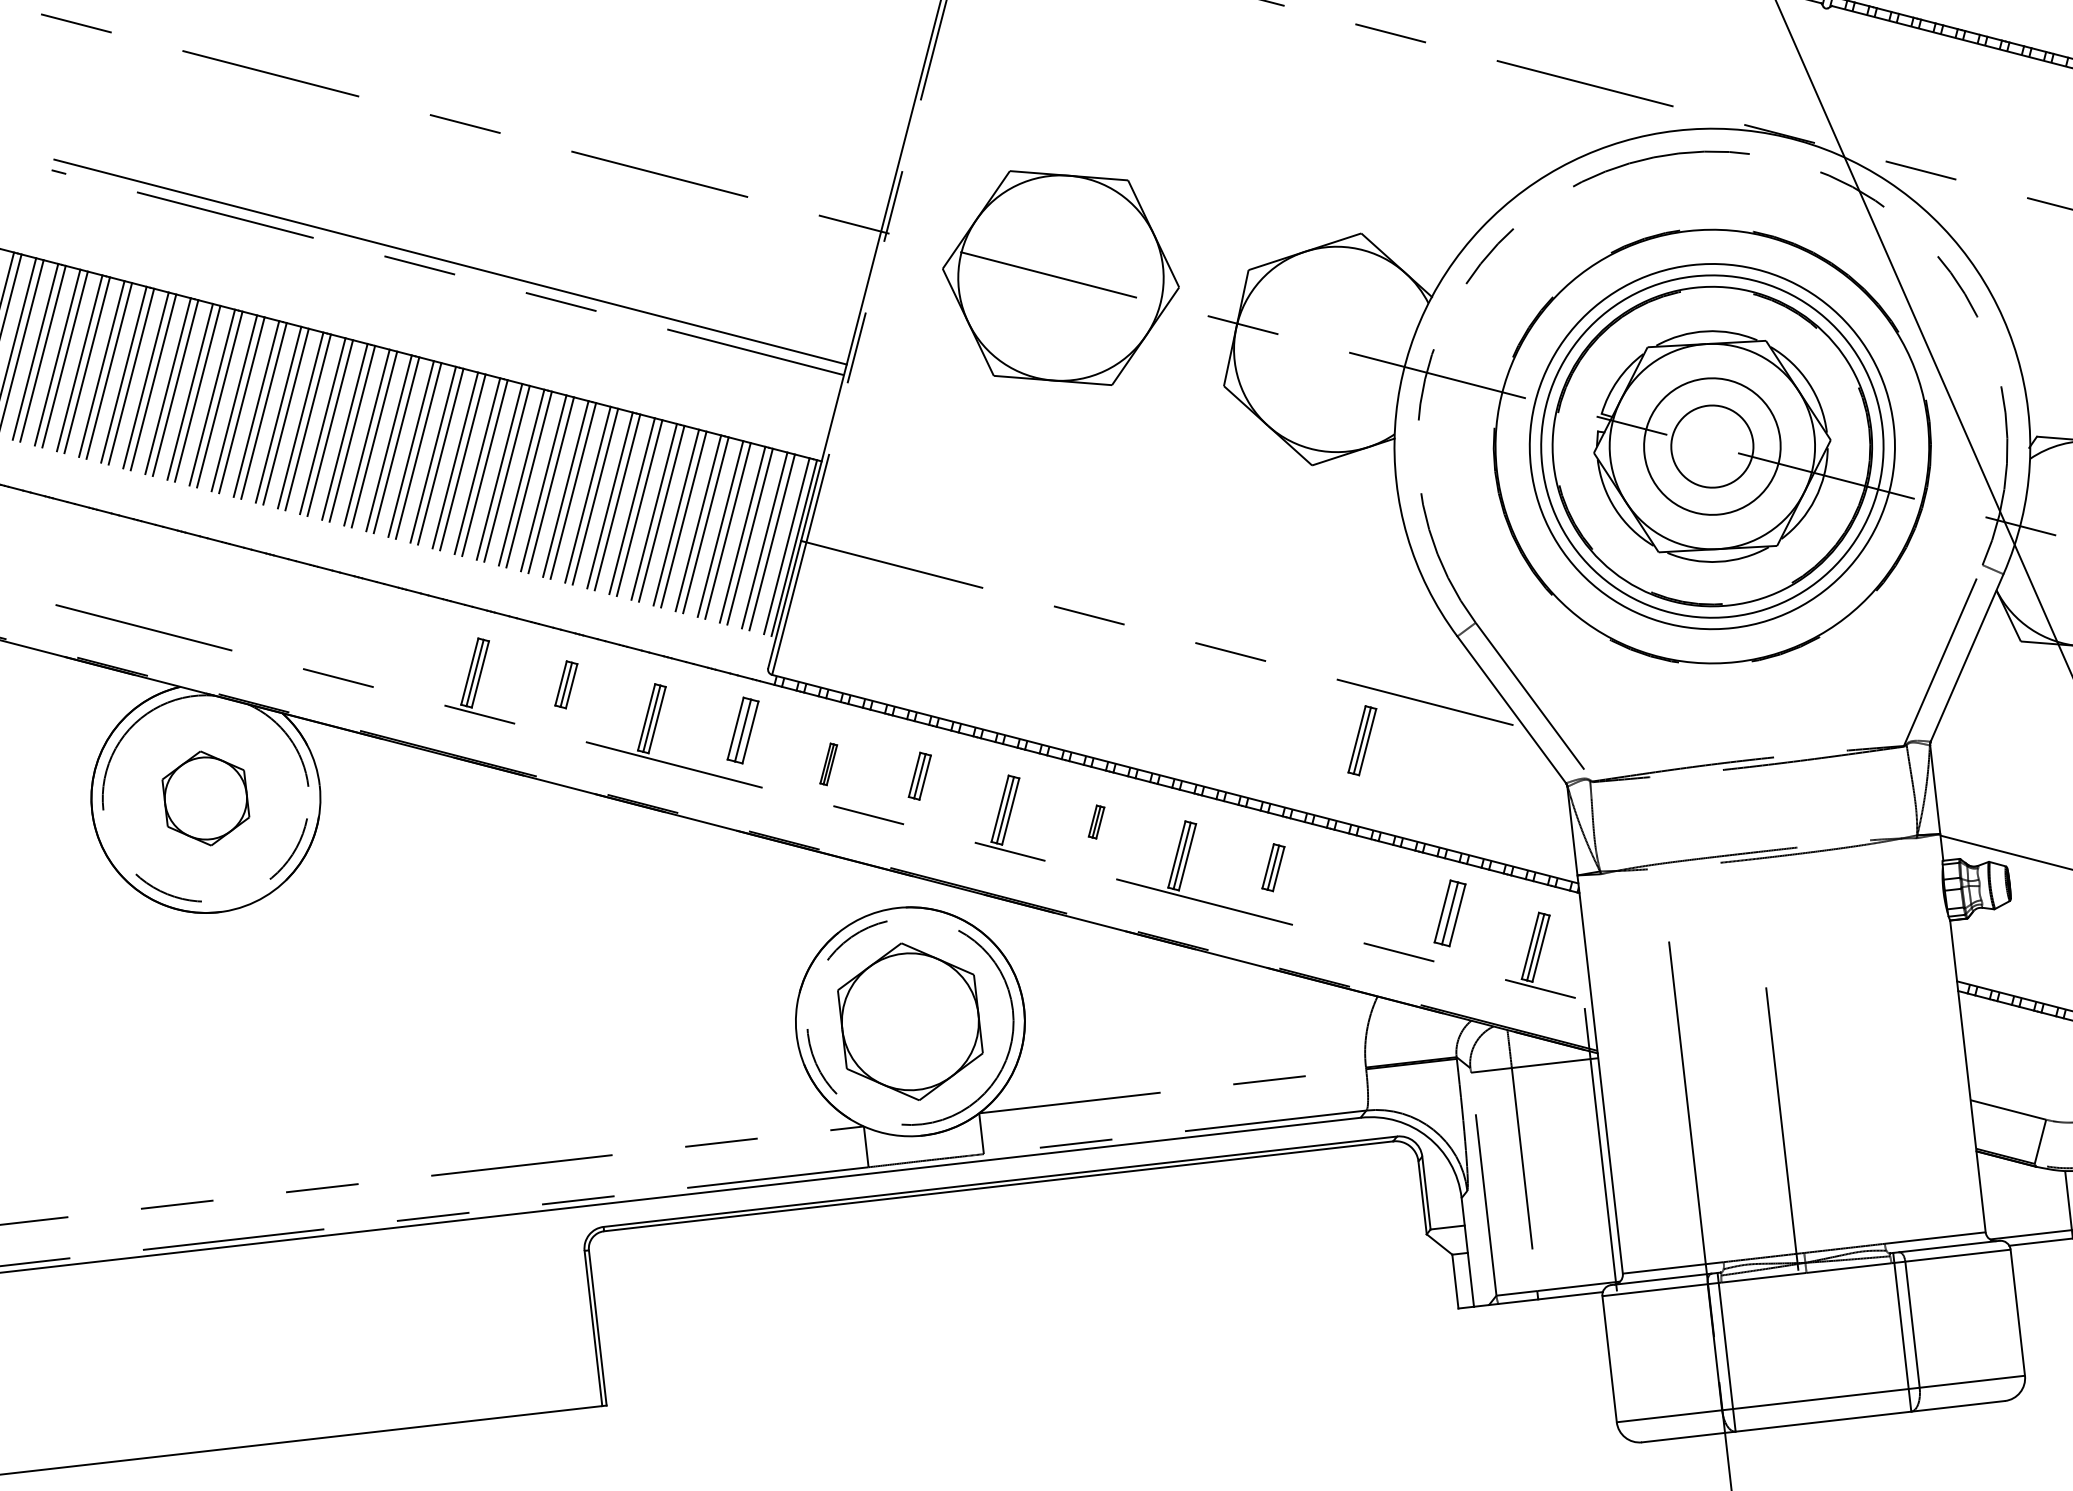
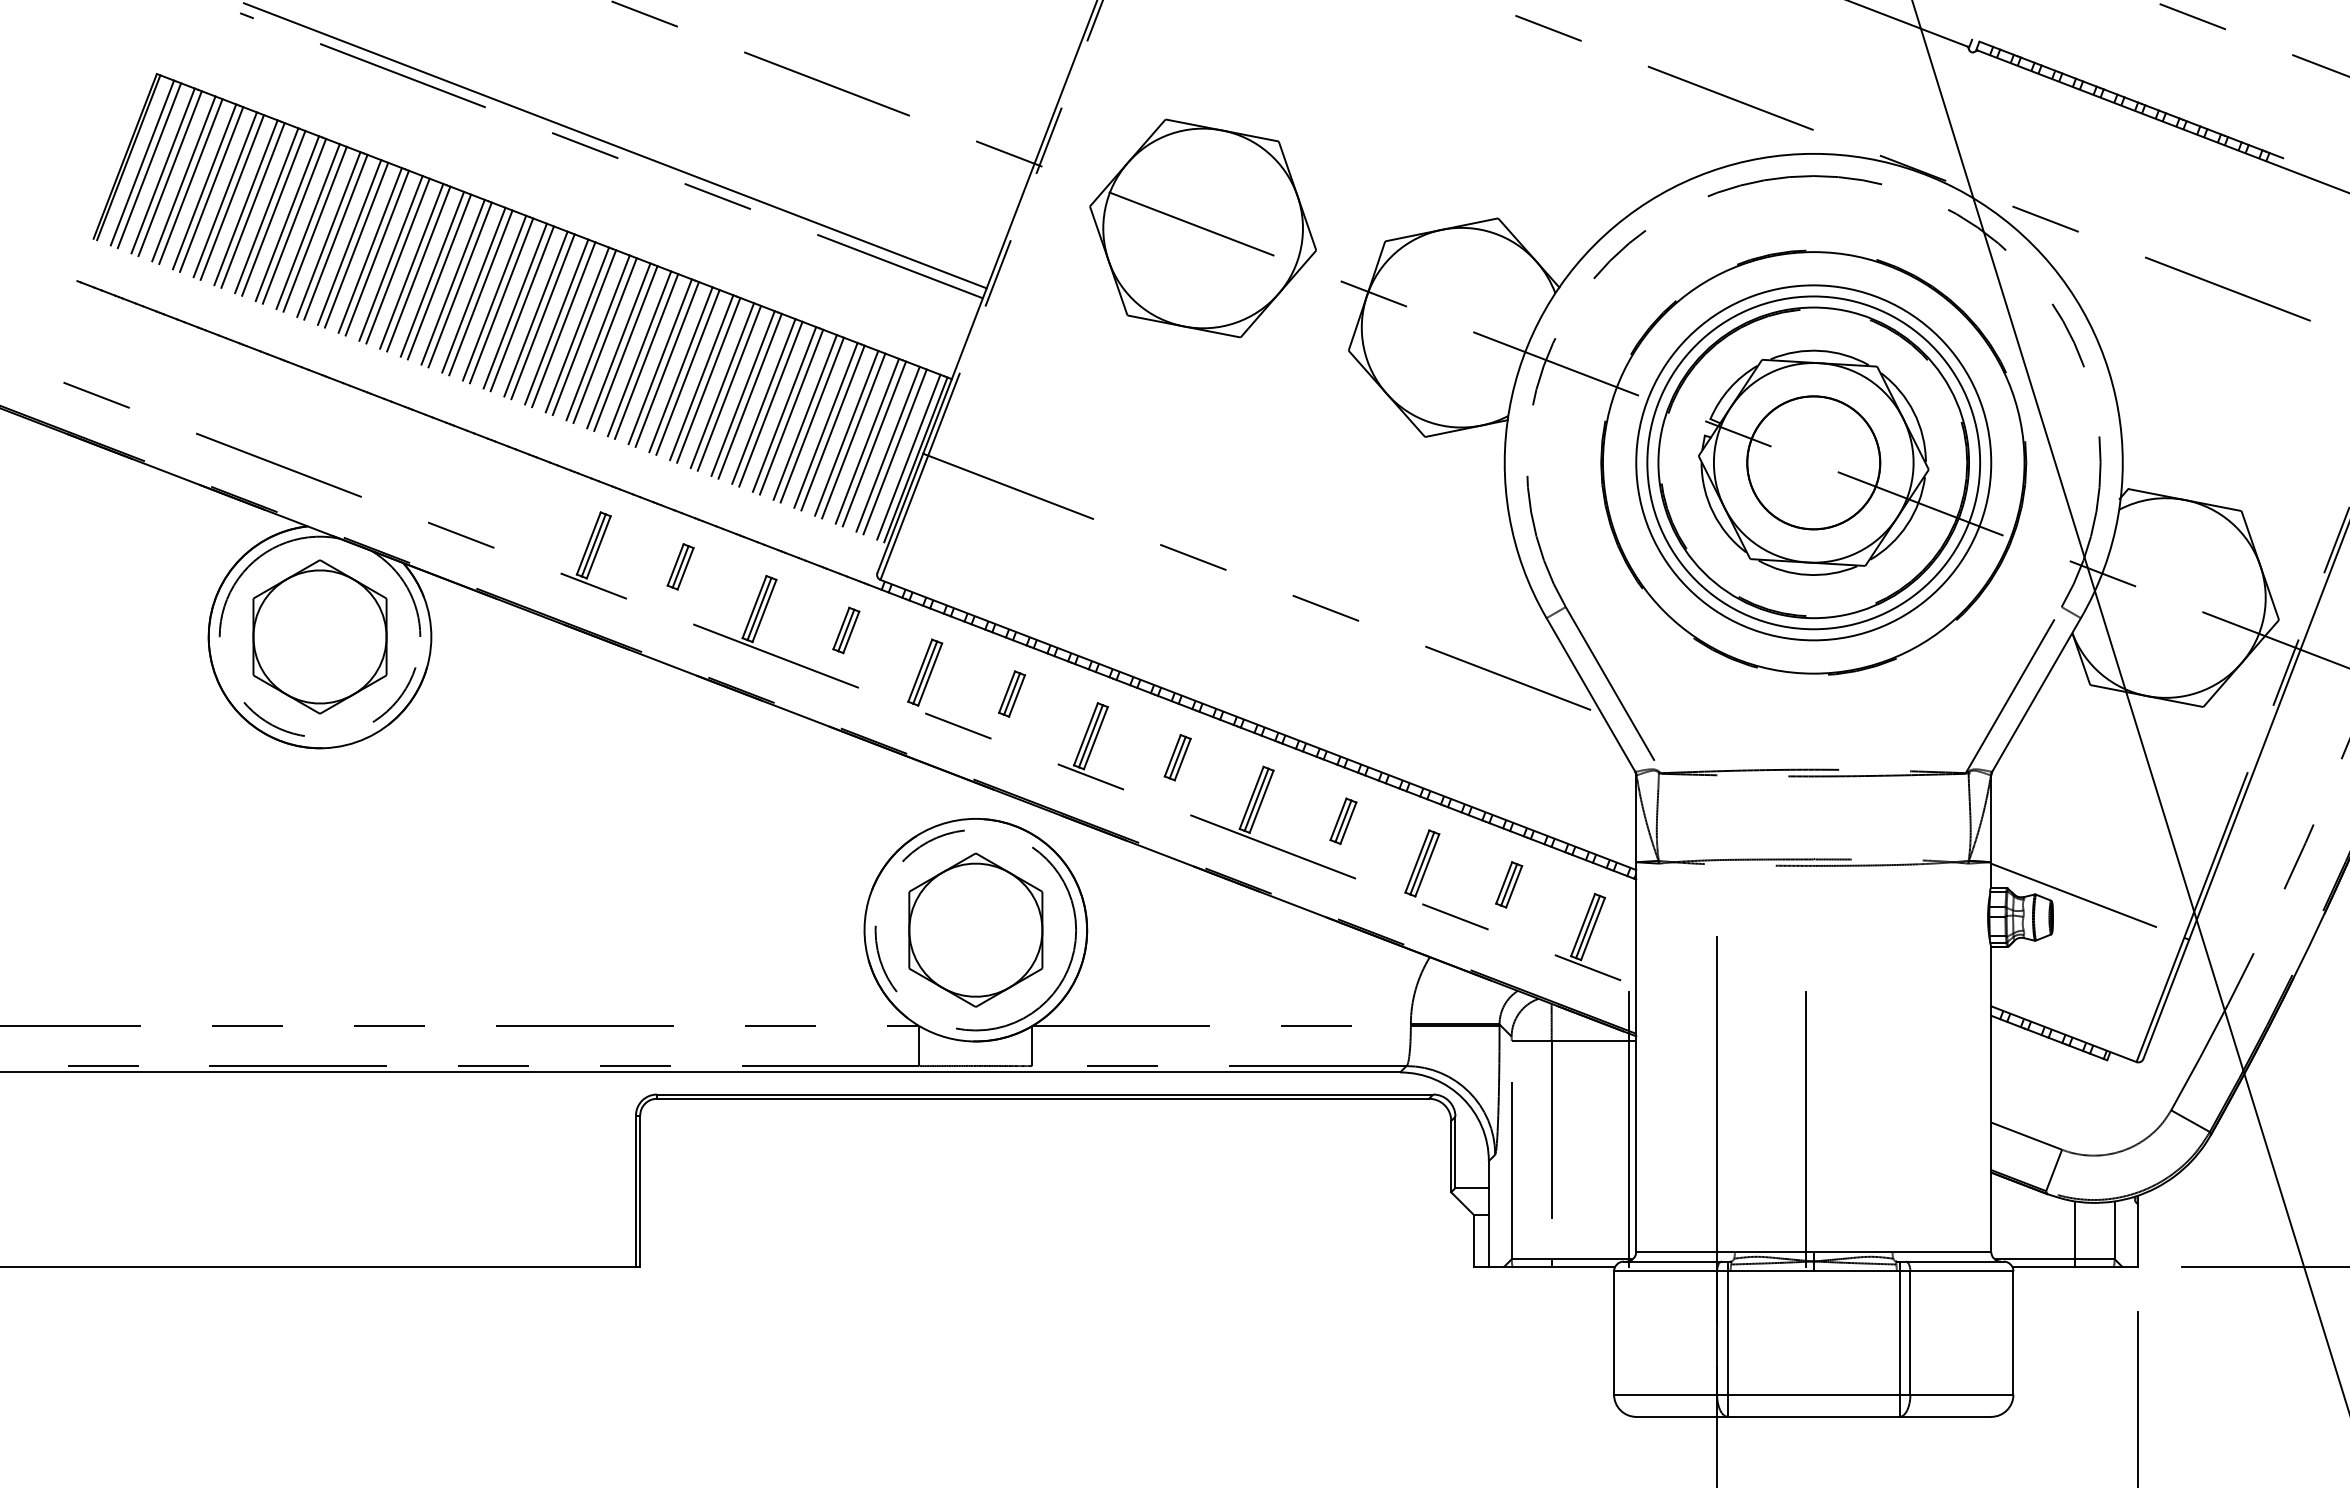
circle: (1712, 446) -> (1813, 462), size x1.67
part: (743, 730) -> (846, 630), size x0.71
part: (1362, 740) -> (1422, 863), moved
part: (828, 764) -> (925, 672), size x1.67
part: (205, 798) -> (319, 636), size x1.67
part: (1096, 821) -> (1177, 757), size x1.43
part: (1450, 912) -> (1509, 884), size x0.71

